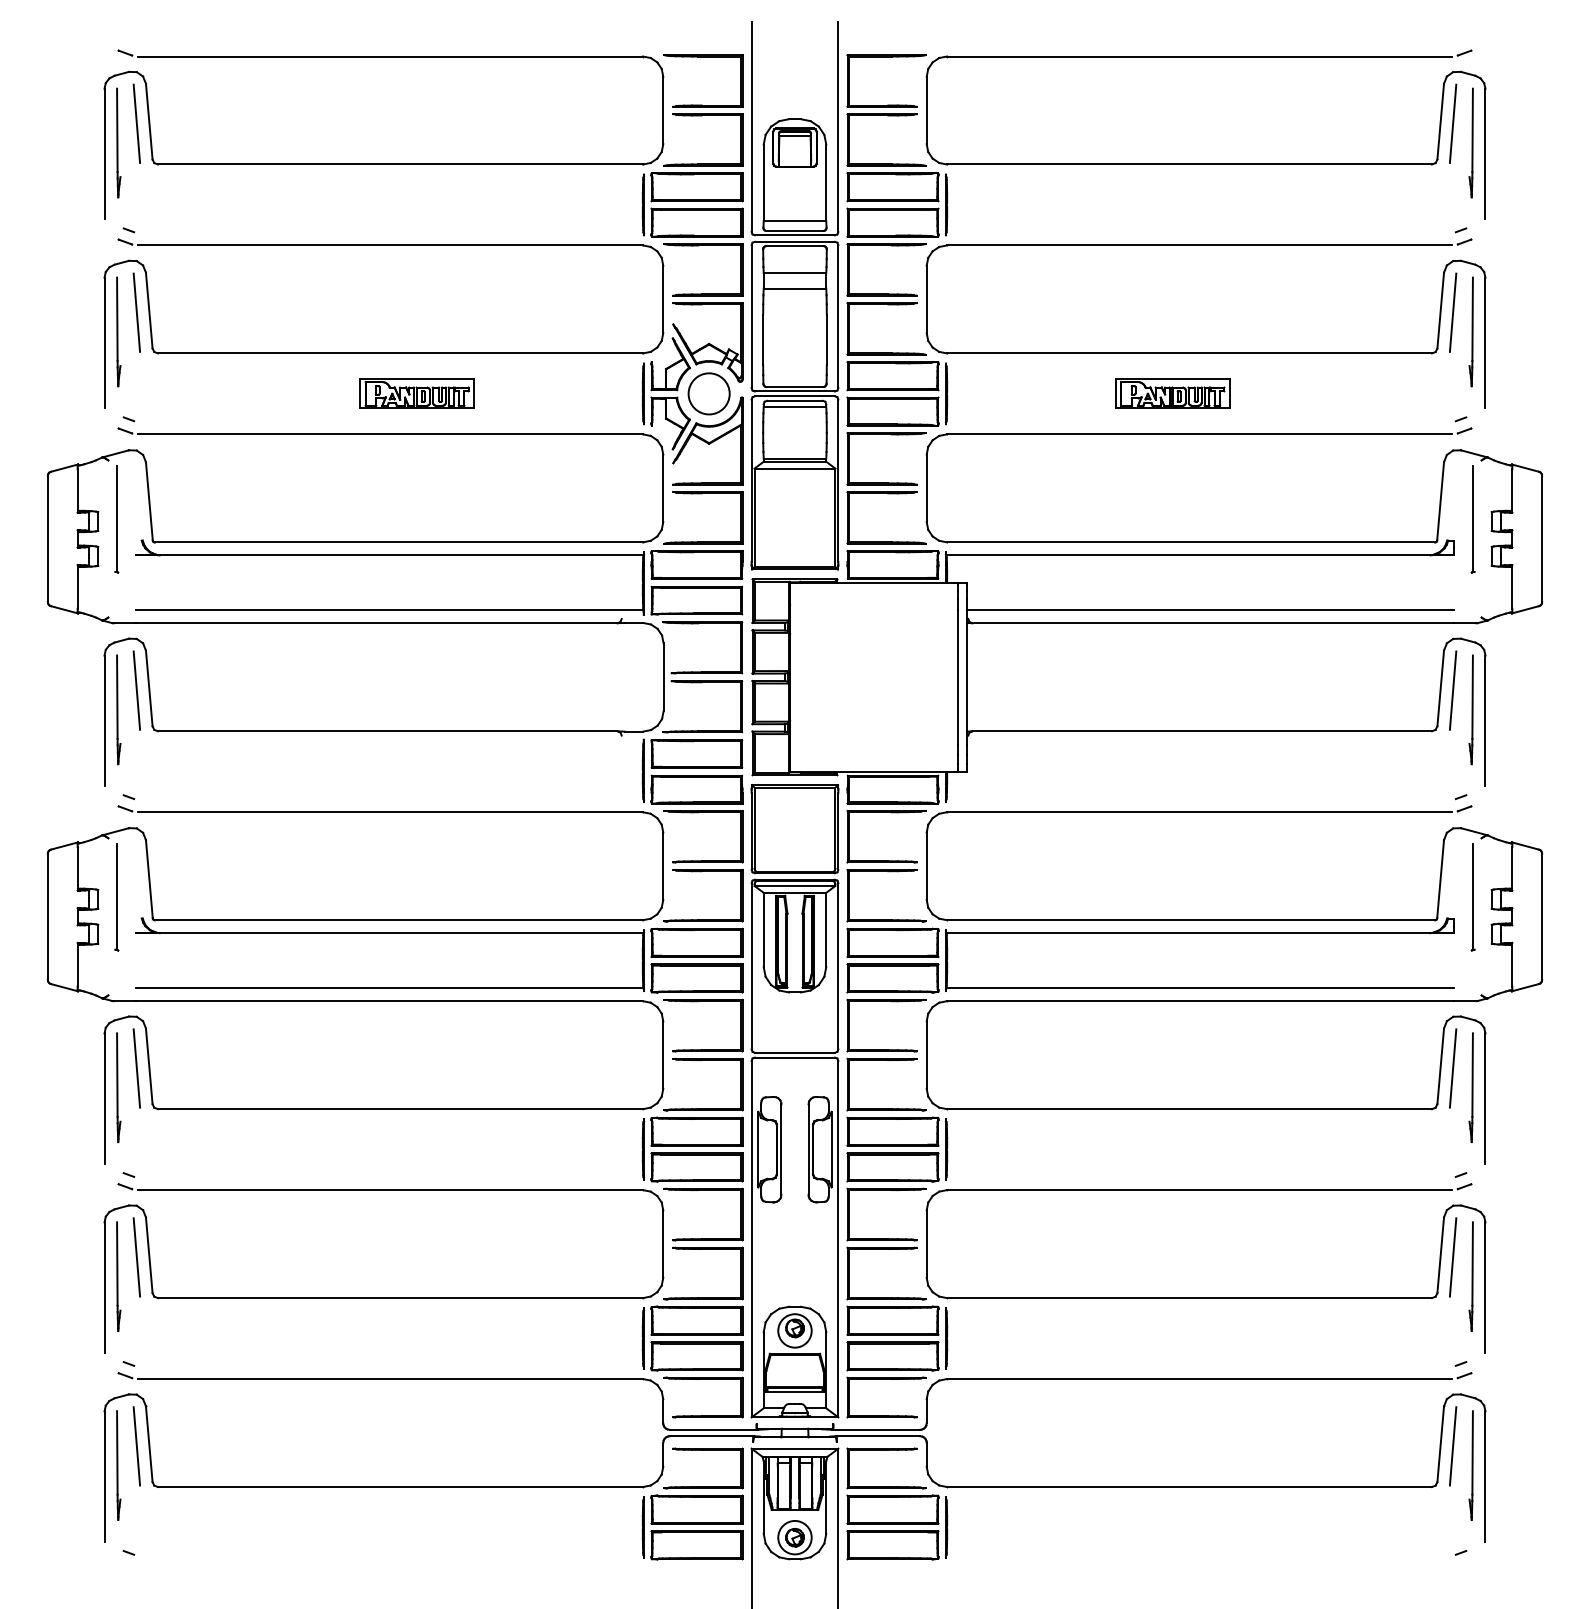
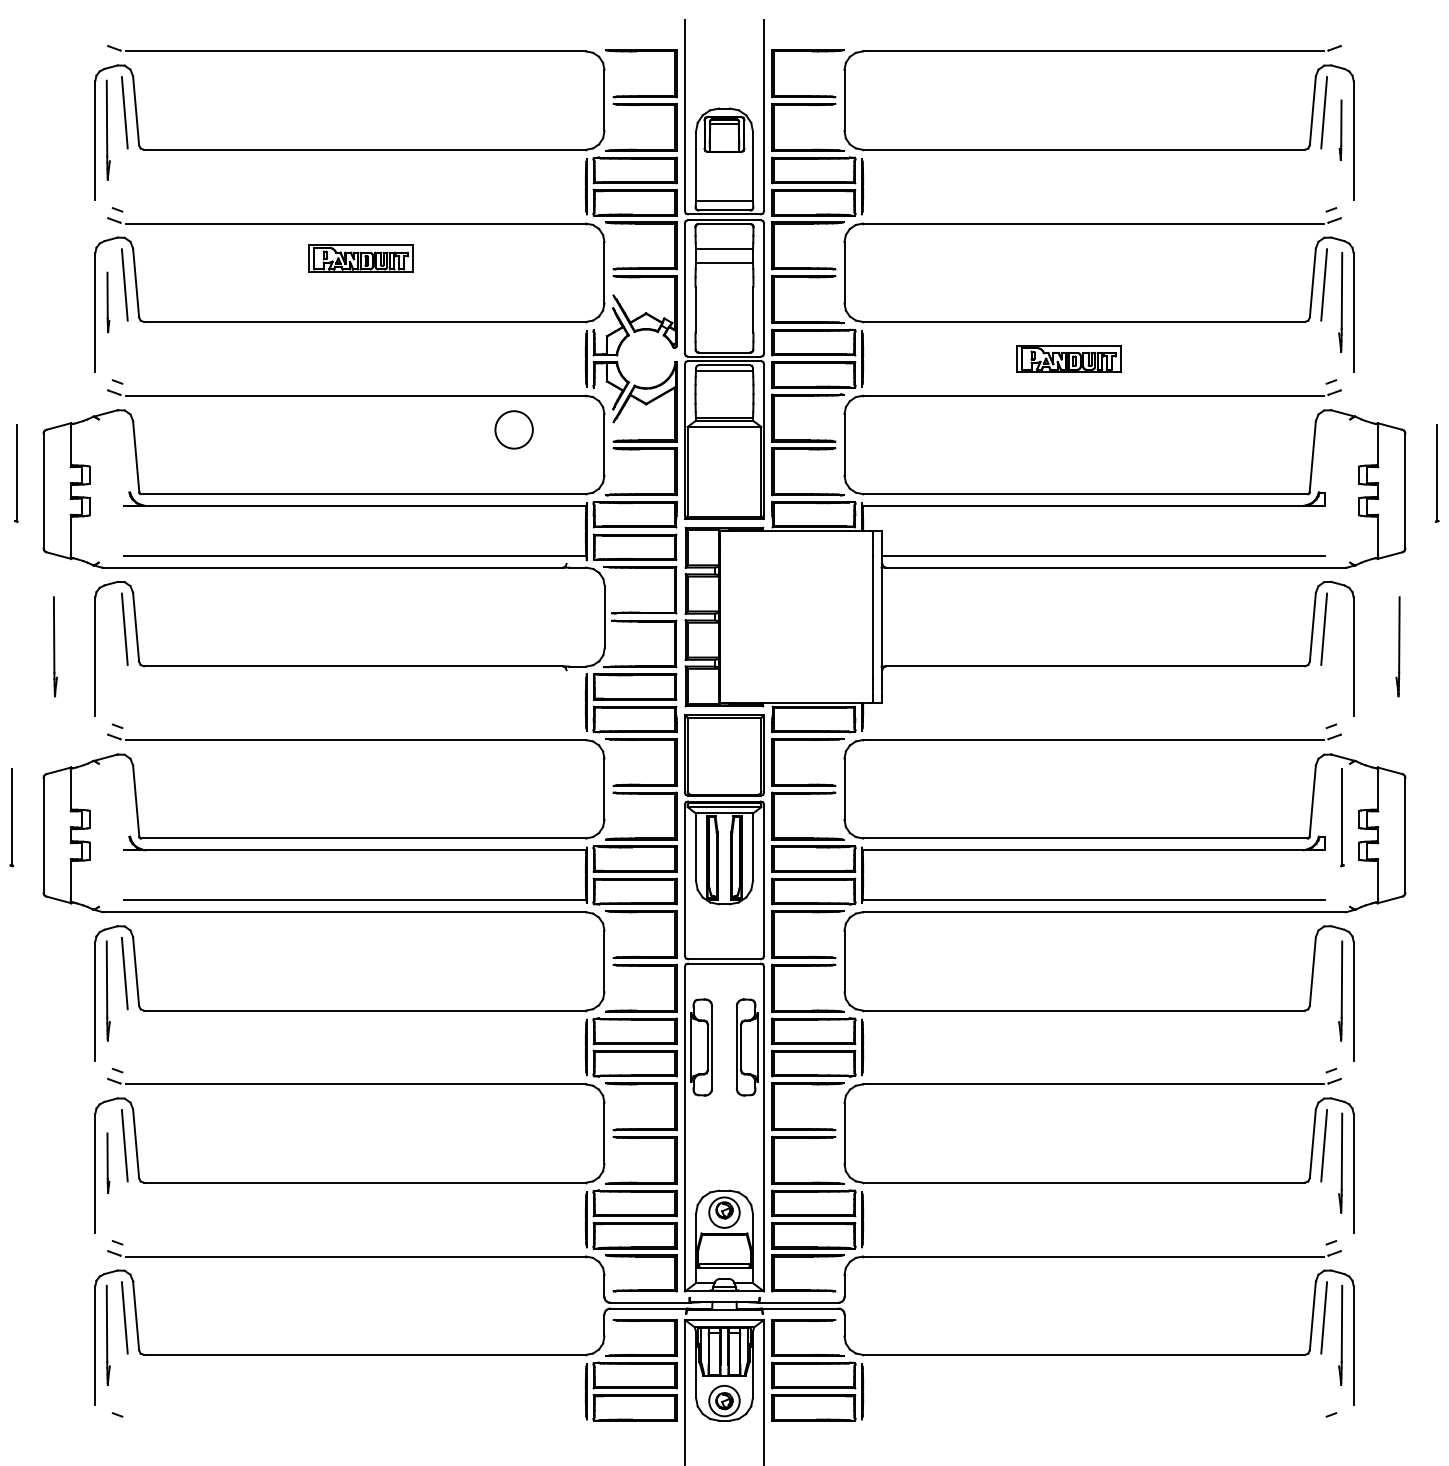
part: (1470, 142) -> (1340, 129), size x0.6
part: (118, 331) -> (108, 302), size x0.6
part: (416, 393) -> (360, 258), moved
circle: (708, 393) -> (513, 429), moved
part: (116, 519) -> (16, 473), moved
part: (1472, 519) -> (1436, 473), moved
part: (118, 709) -> (55, 646), moved
part: (1470, 709) -> (1397, 646), moved
part: (116, 897) -> (11, 817), moved
line: (1452, 1068) -> (1323, 973), removed
part: (118, 1276) -> (108, 1163), size x0.6

